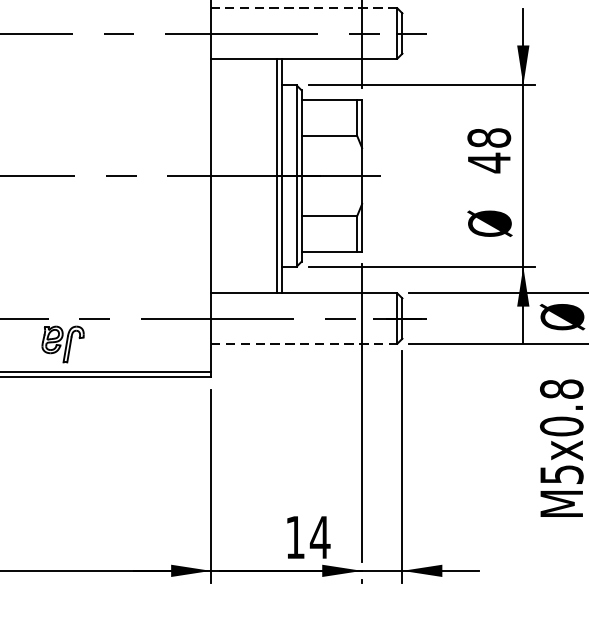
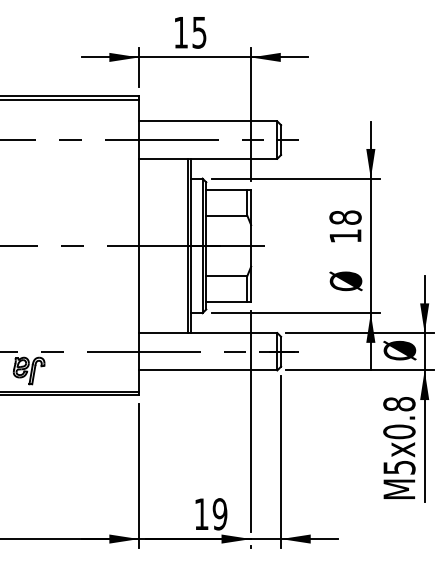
line: (303, 8) -> (207, 121), dashed -> solid
text: (489, 162) -> (345, 235), 48 -> 18
line: (304, 343) -> (208, 370), dashed -> solid
text: (319, 537) -> (219, 514), 14 -> 19

